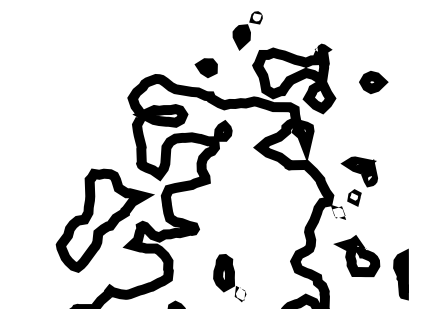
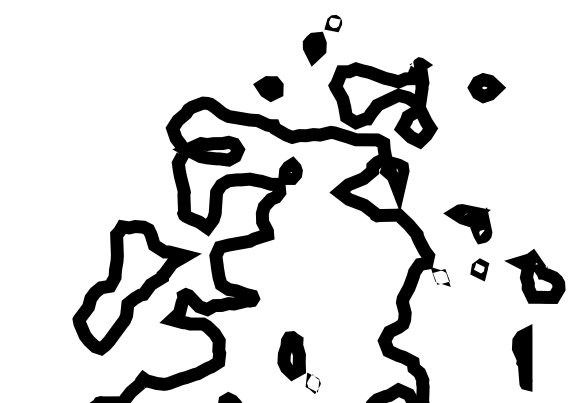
part: (373, 82) -> (486, 88), moved
part: (354, 197) -> (479, 269), moved
part: (356, 256) -> (534, 277), moved

